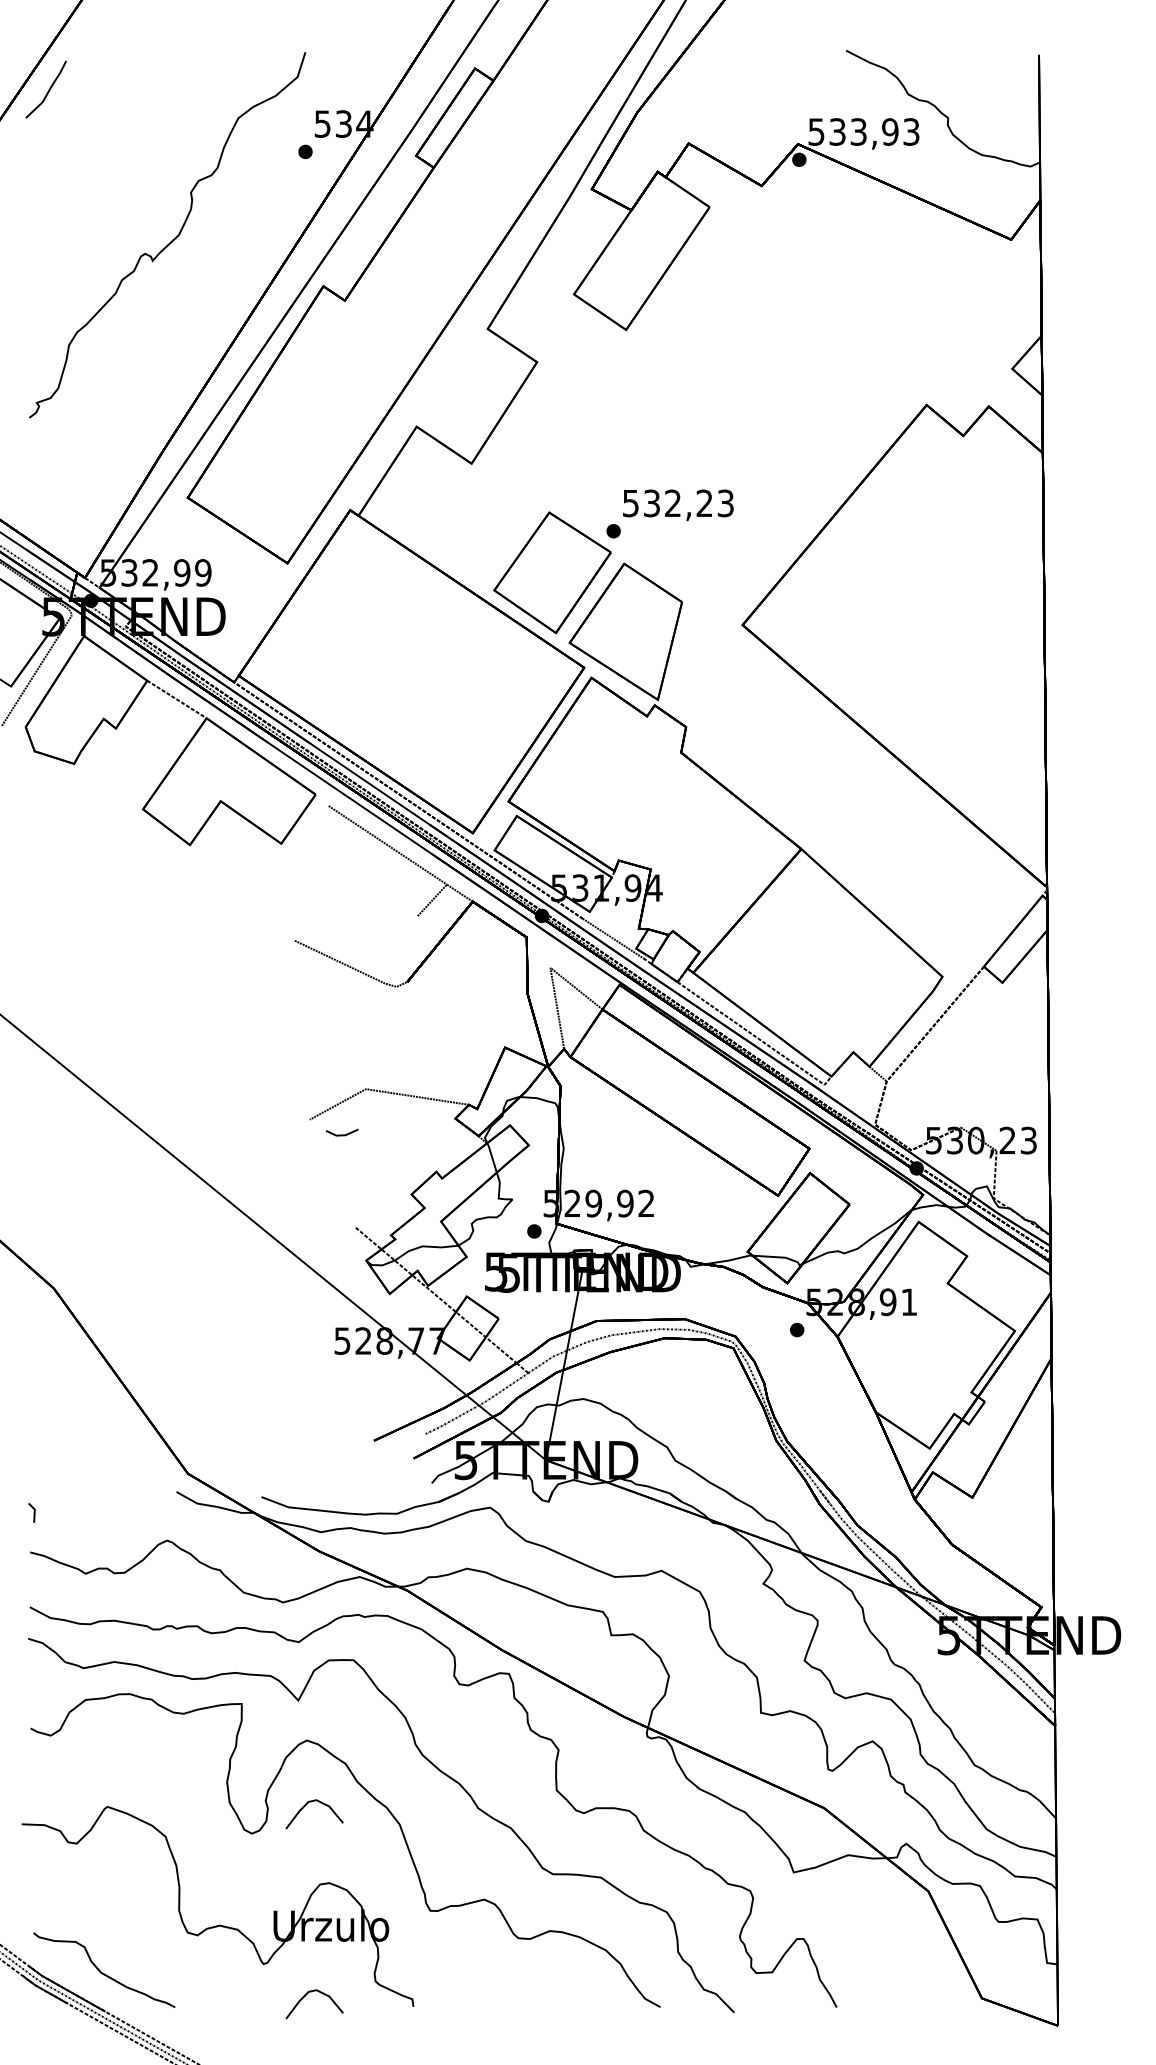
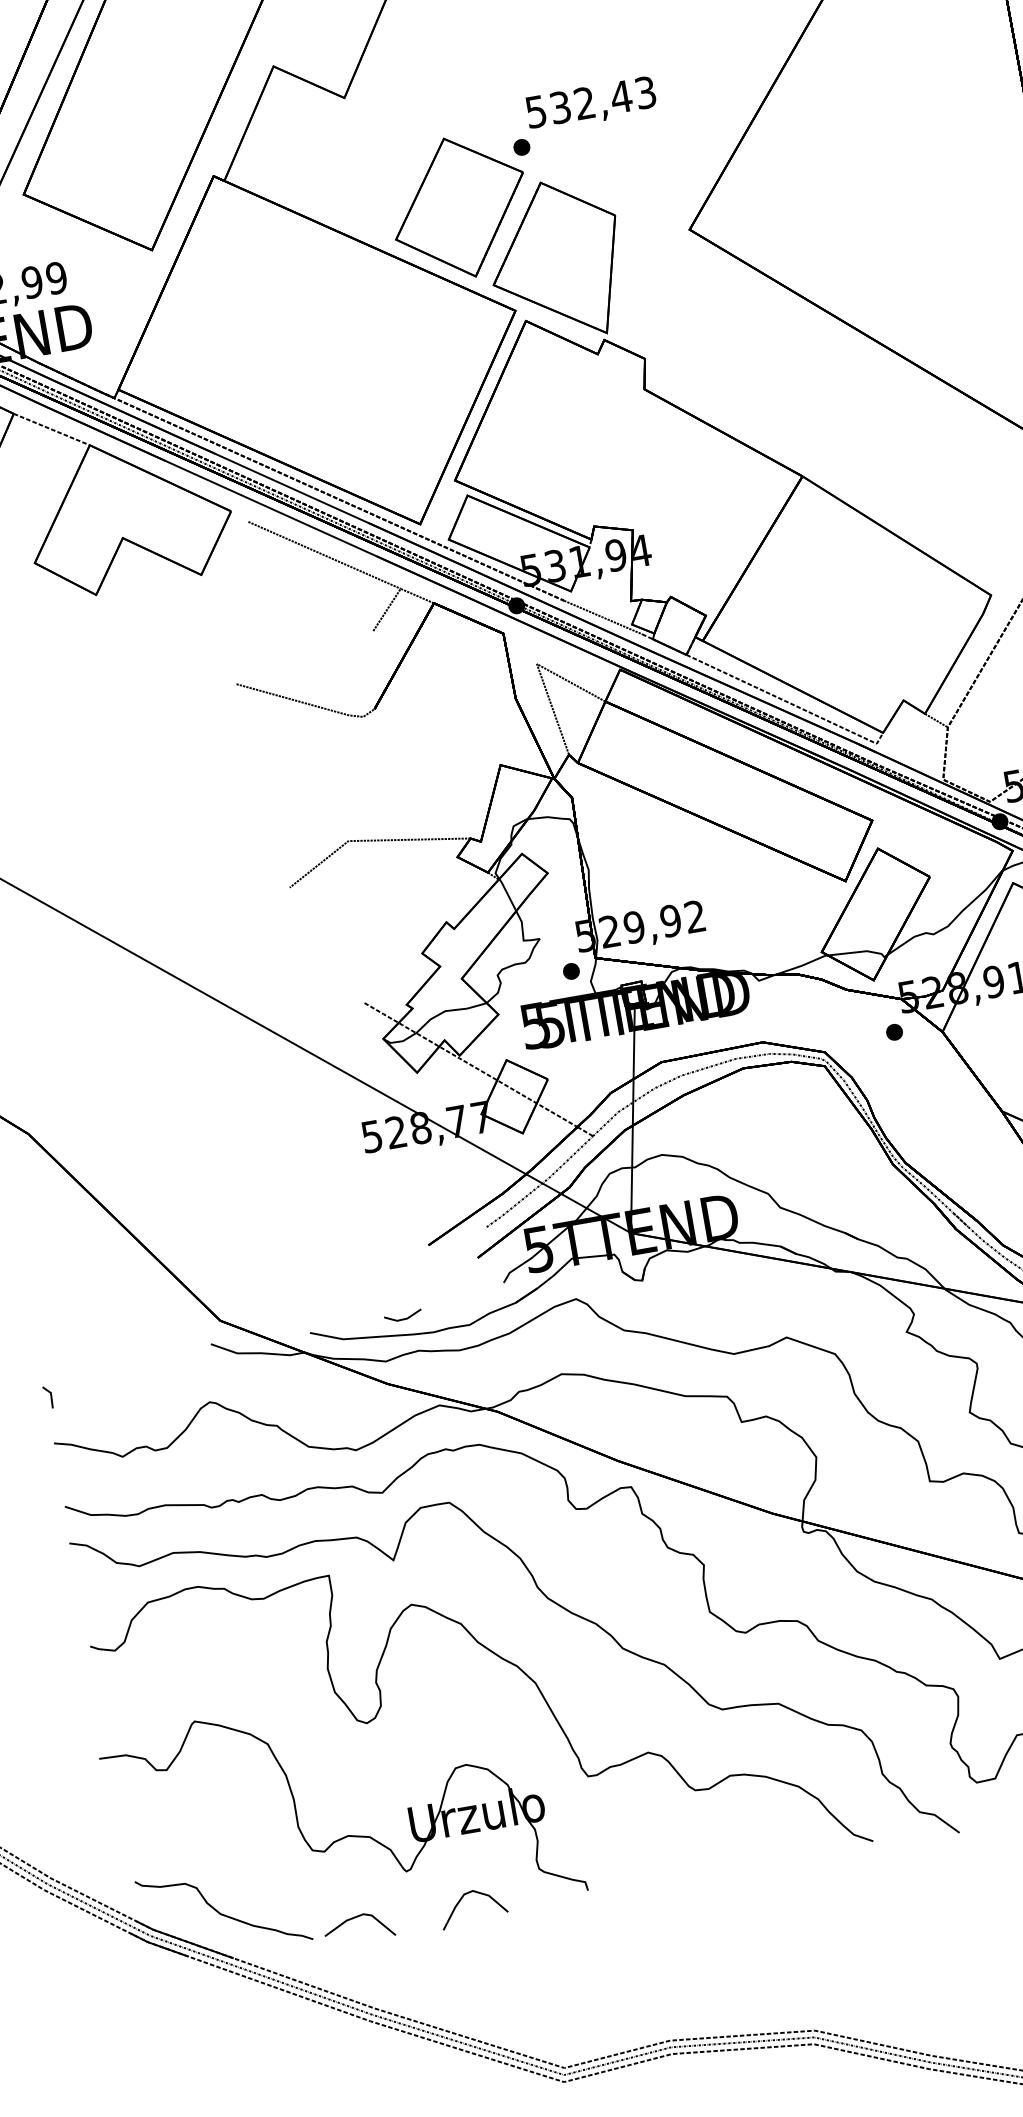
text: (704, 502) -> (620, 95), 532,23 -> 532,43
line: (341, 1134) -> (402, 1318), moved
curve: (306, 1805) -> (424, 1679), removed
line: (213, 1996) -> (355, 1918), added

